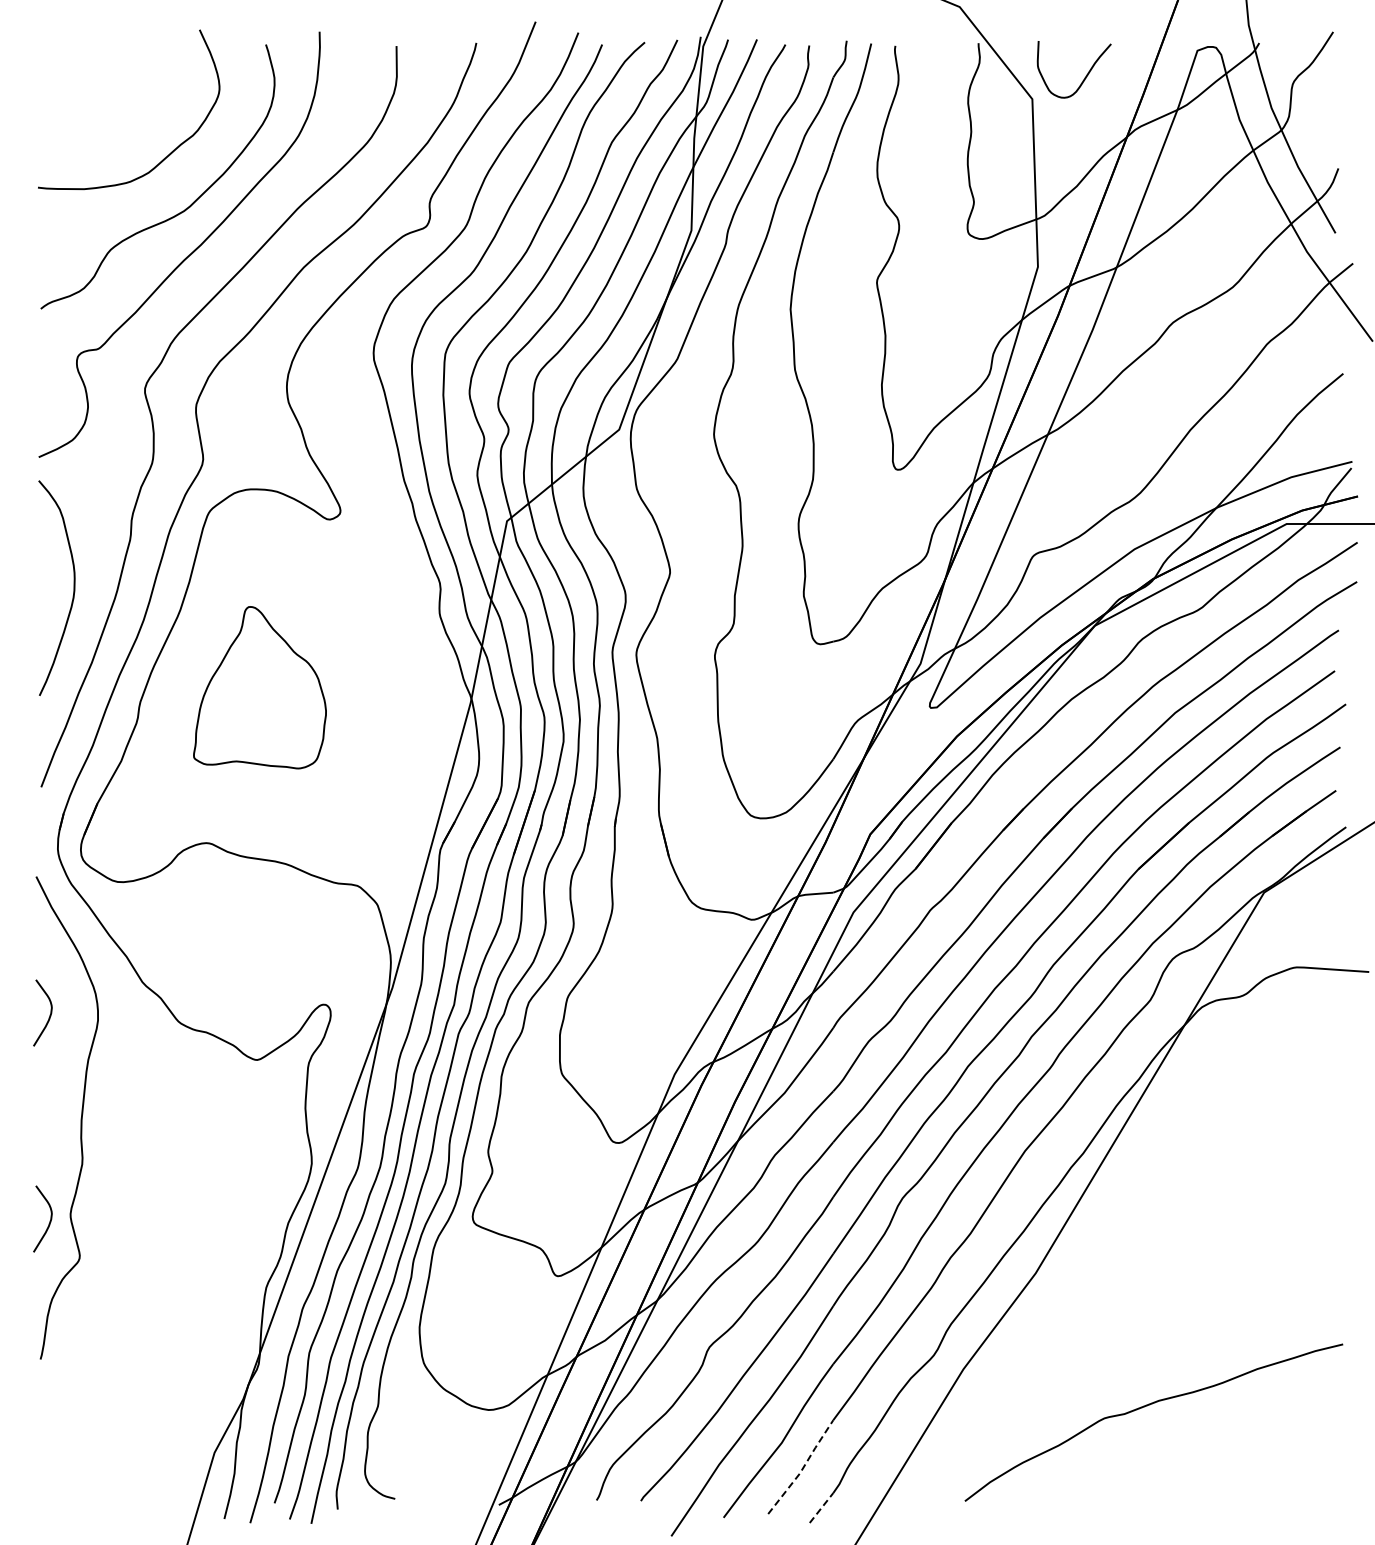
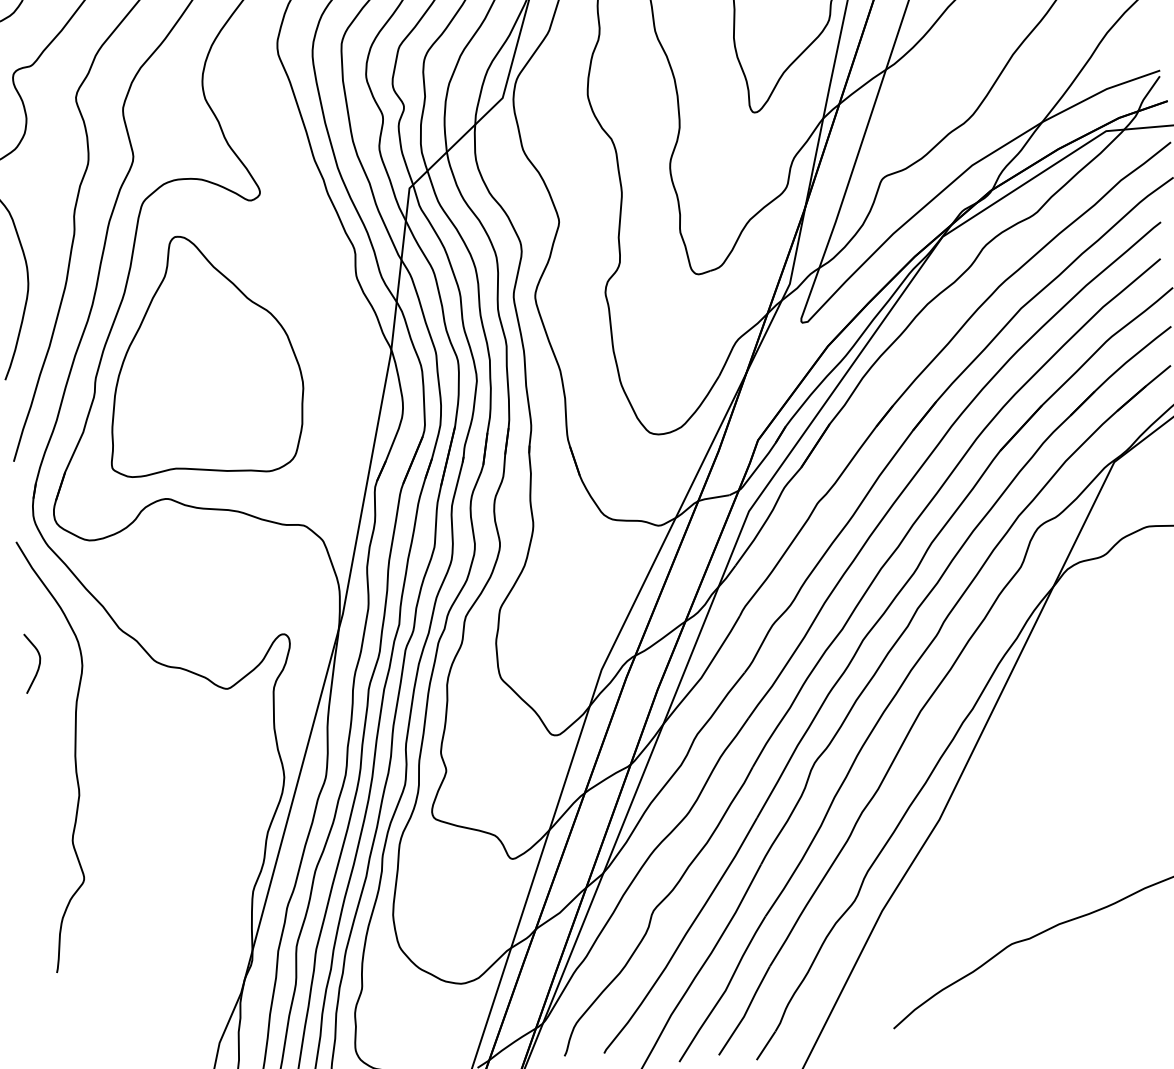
part: (259, 687) -> (201, 355), size x1.67
curve: (49, 1221) -> (54, 849), removed
line: (802, 1468) -> (746, 1012), dashed -> solid
line: (821, 1507) -> (765, 1045), dashed -> solid

